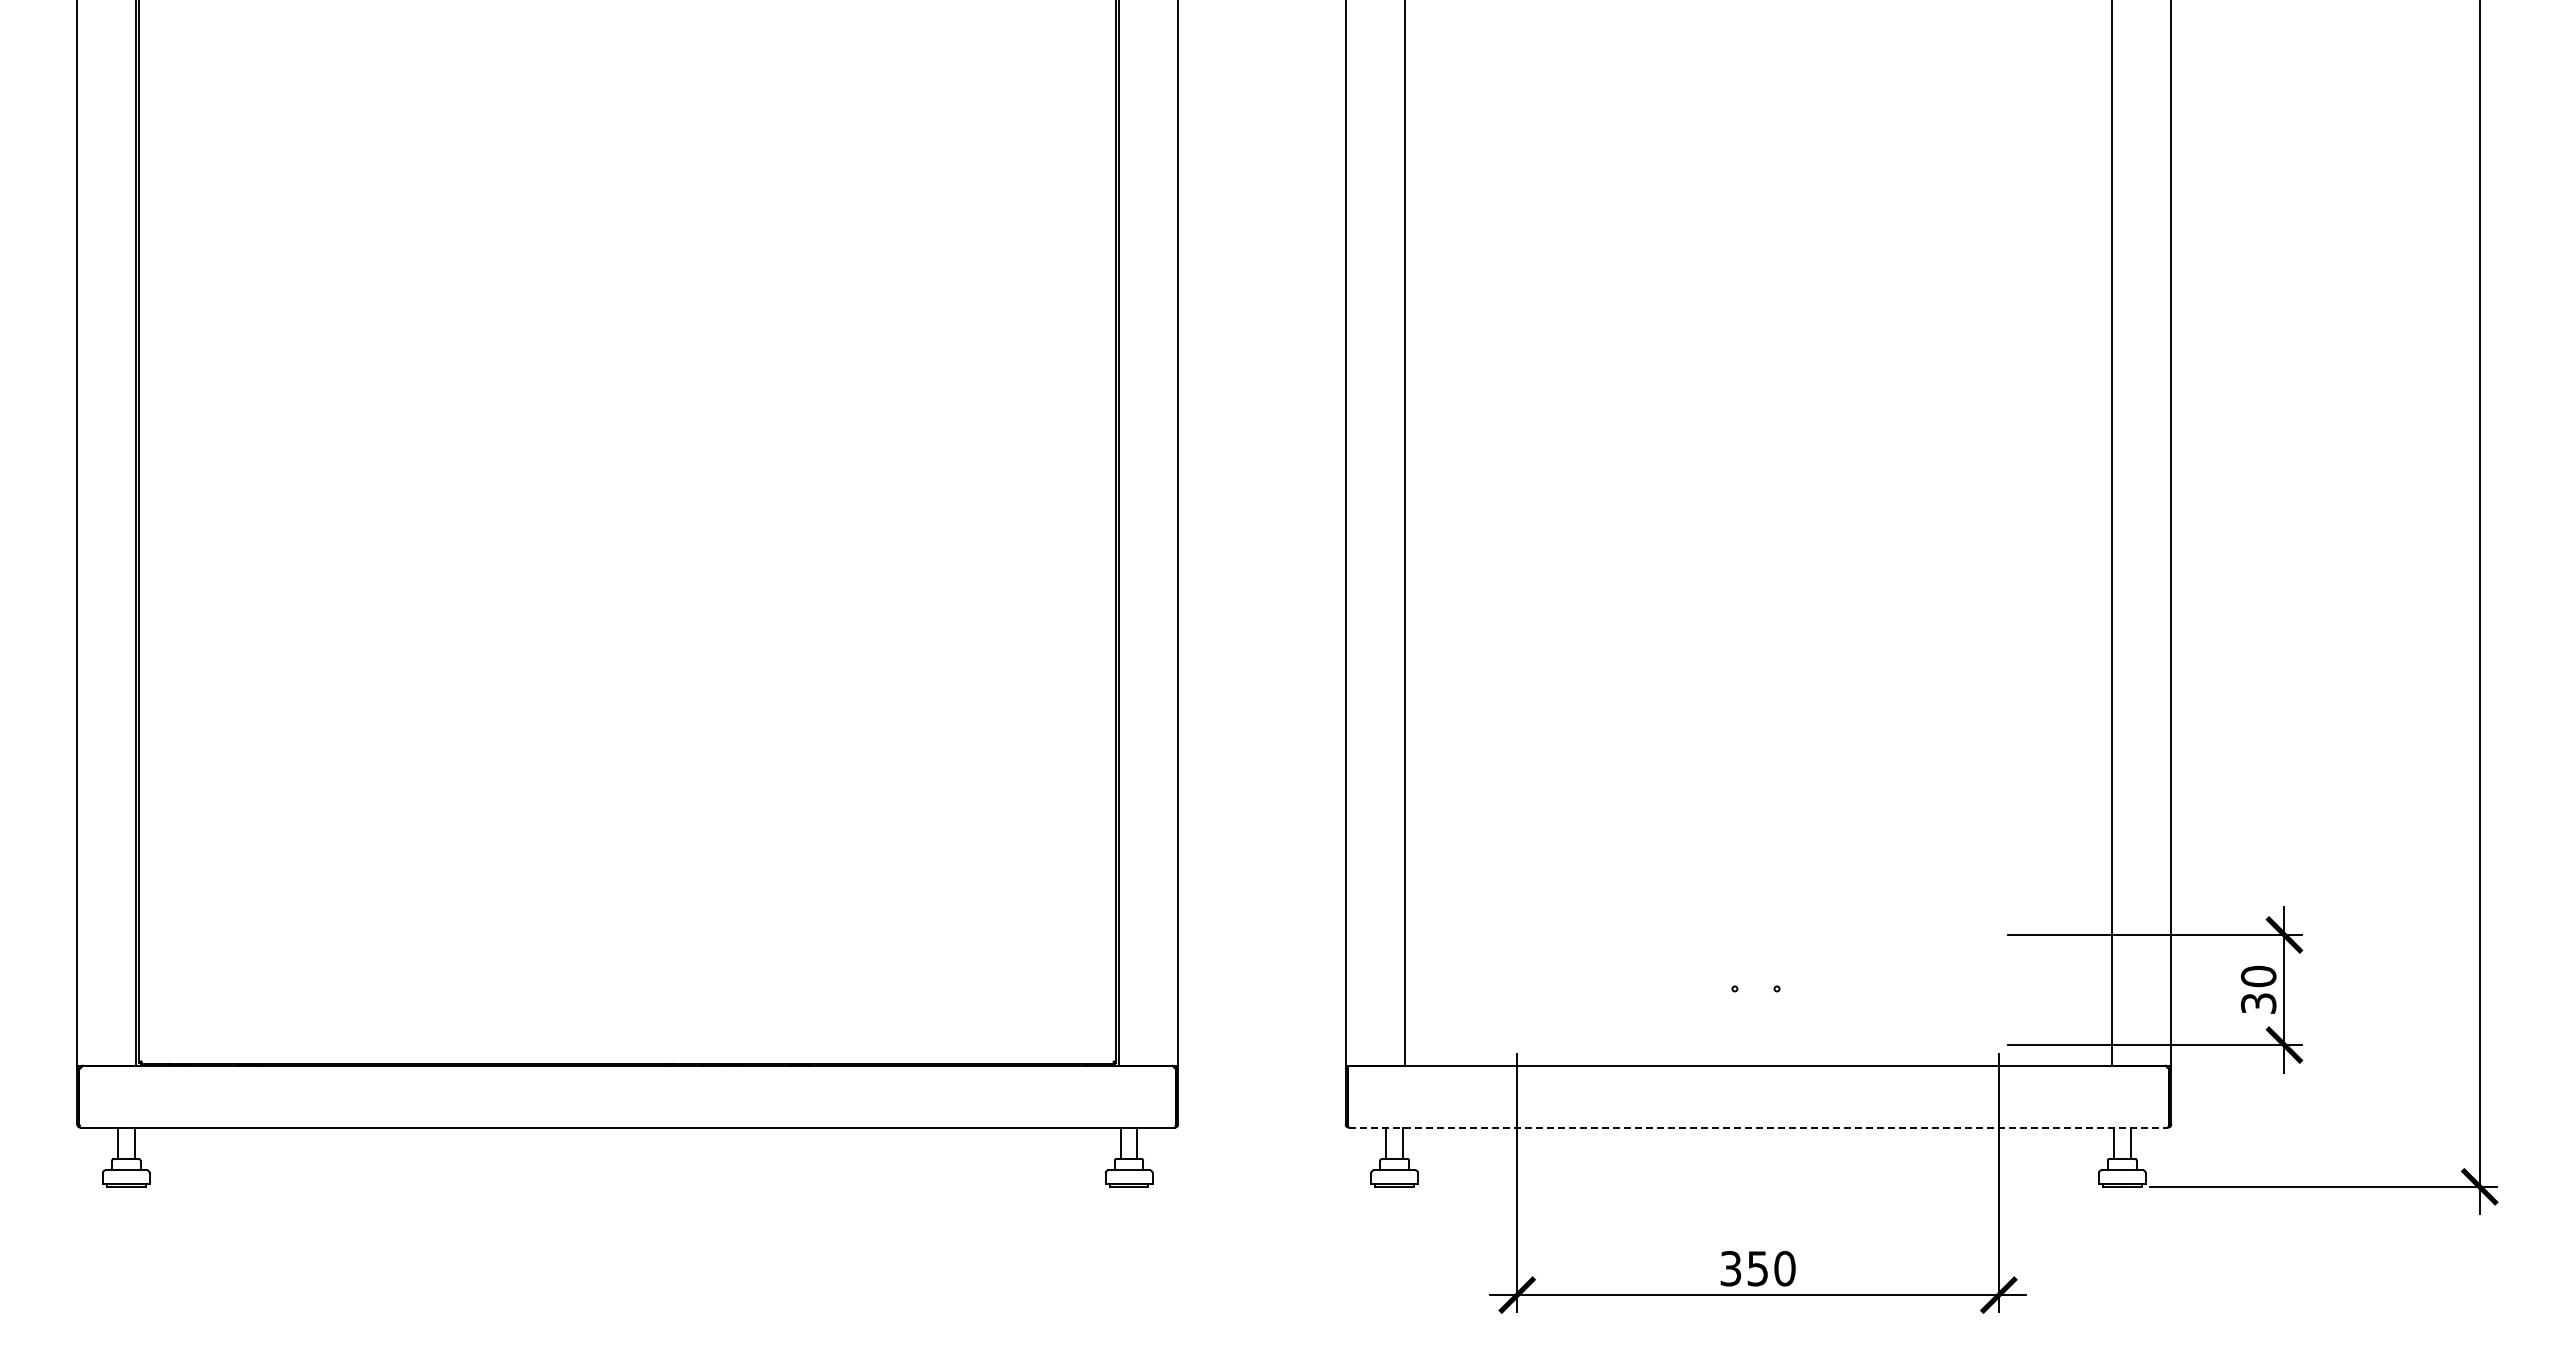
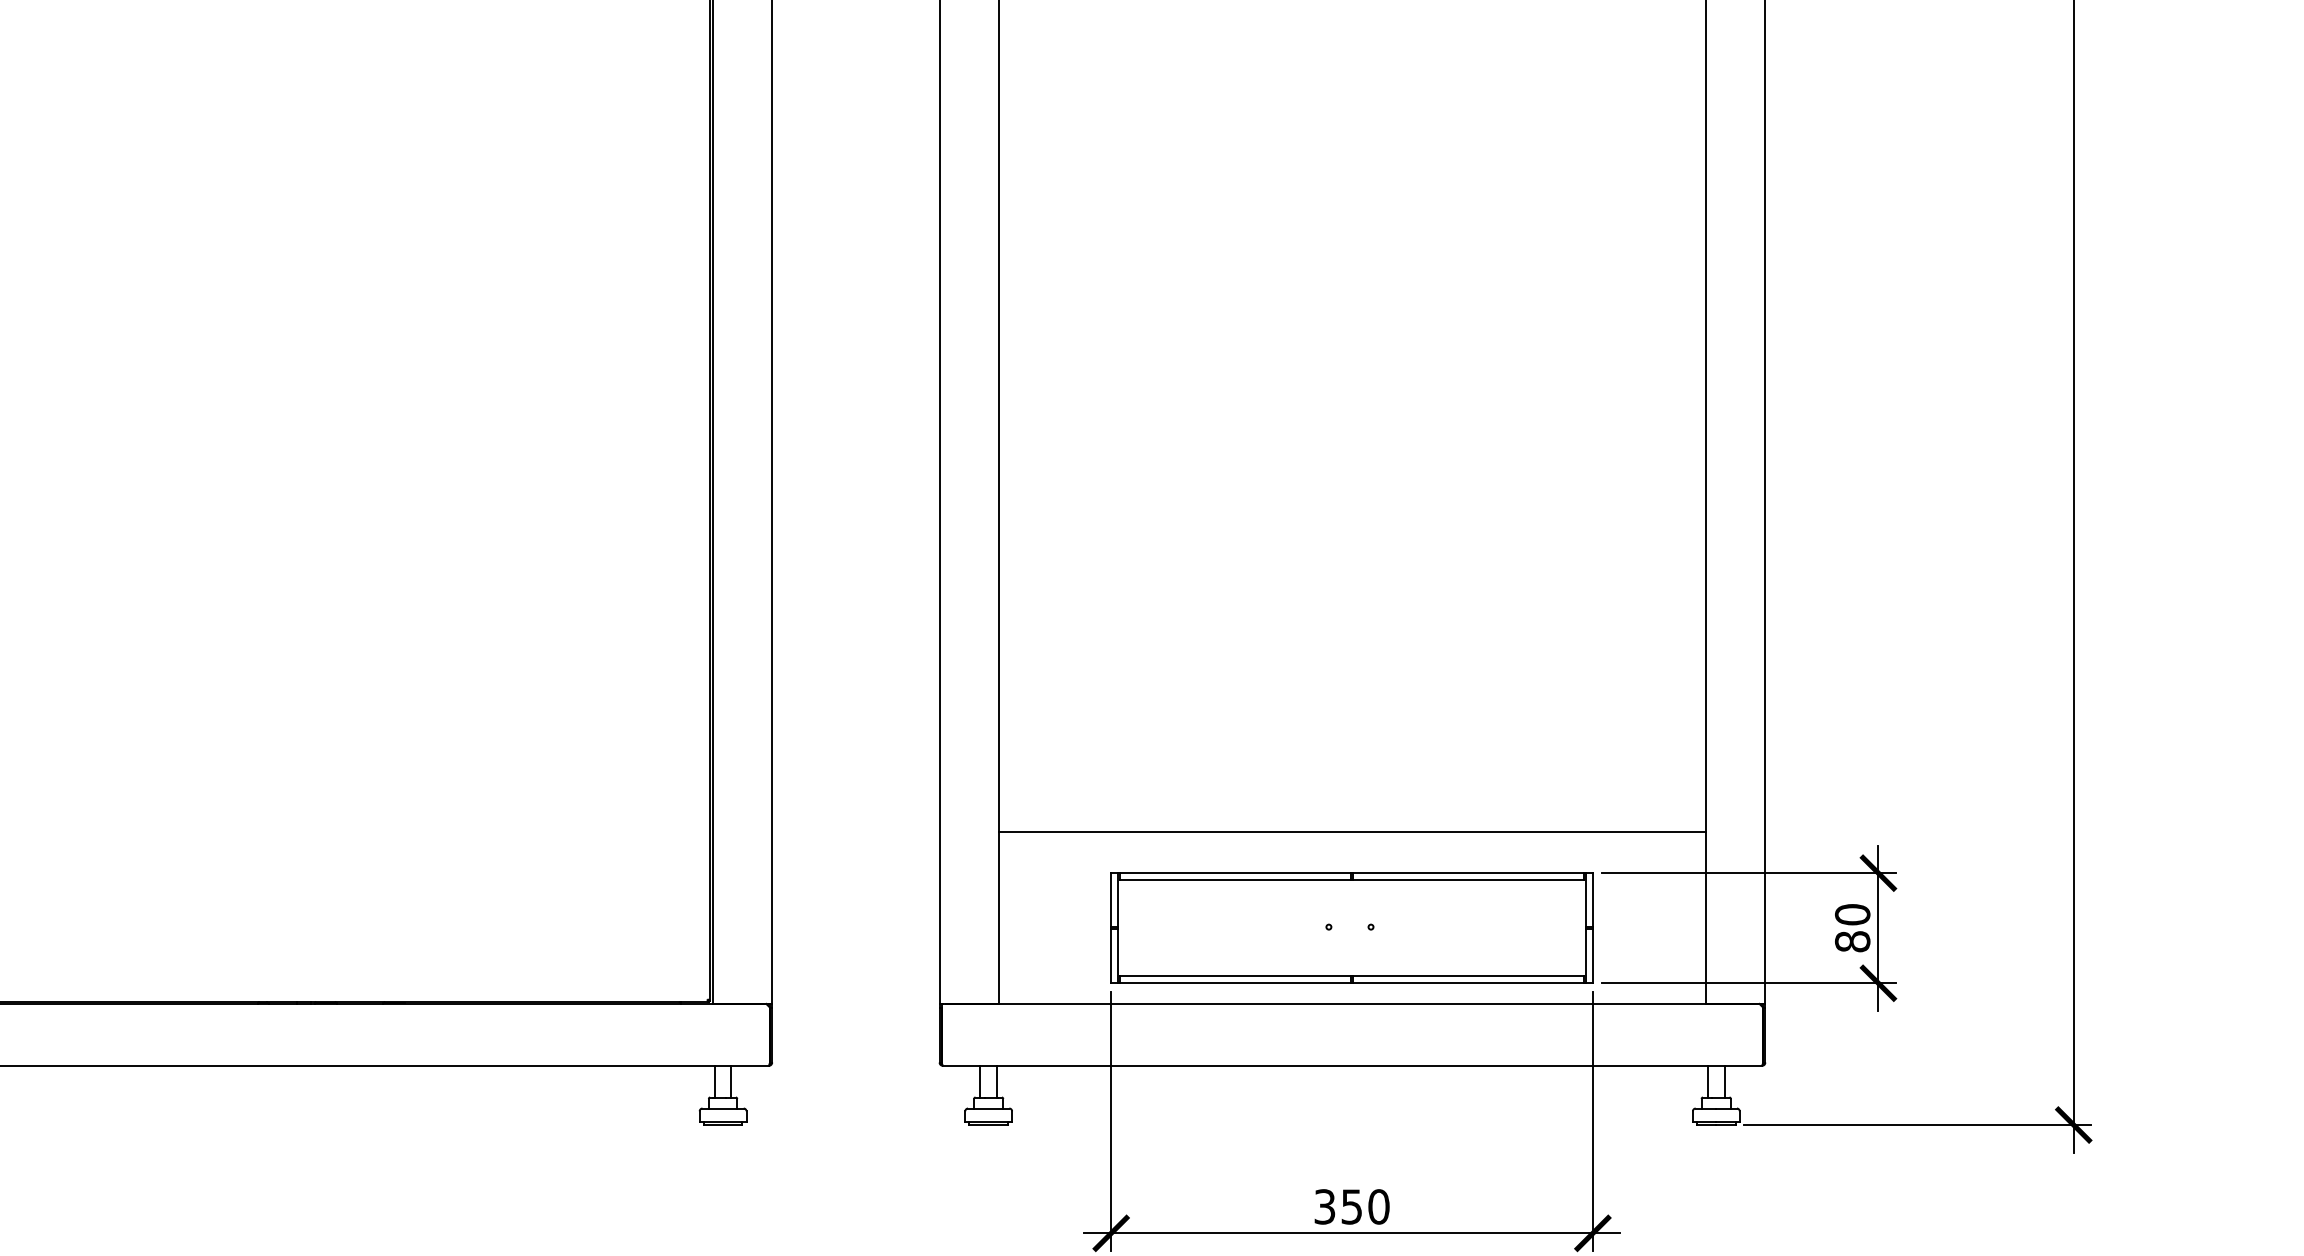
line: (1758, 893) -> (1352, 831), added
part: (1757, 989) -> (1351, 927), added
text: (2258, 1003) -> (1852, 941), 30 -> 80
line: (1759, 1127) -> (1353, 1065), dashed -> solid

